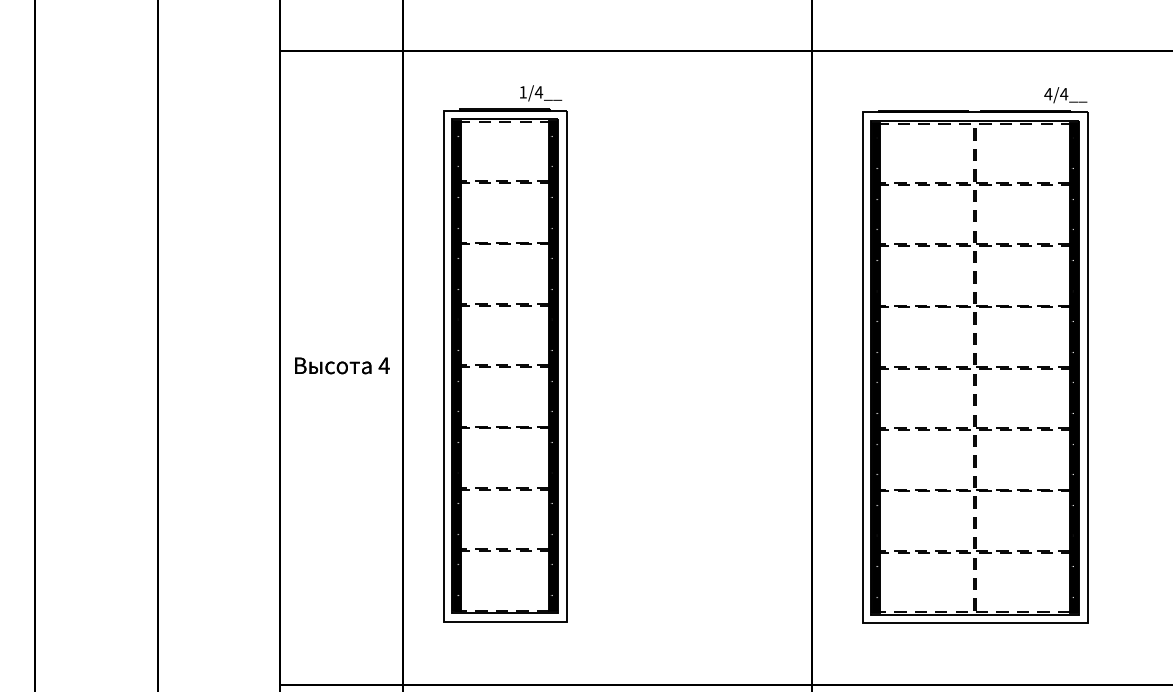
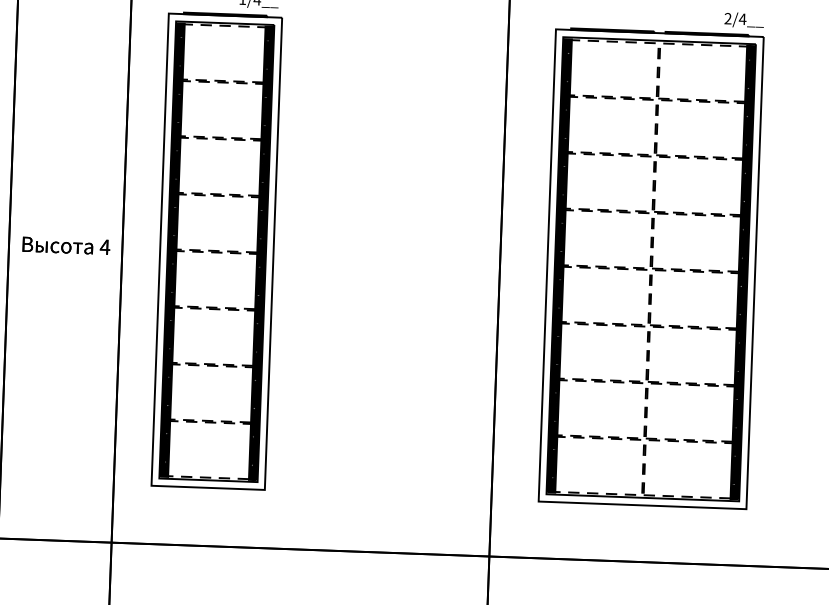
text: (1048, 93) -> (728, 18), 4/4__ -> 2/4__

